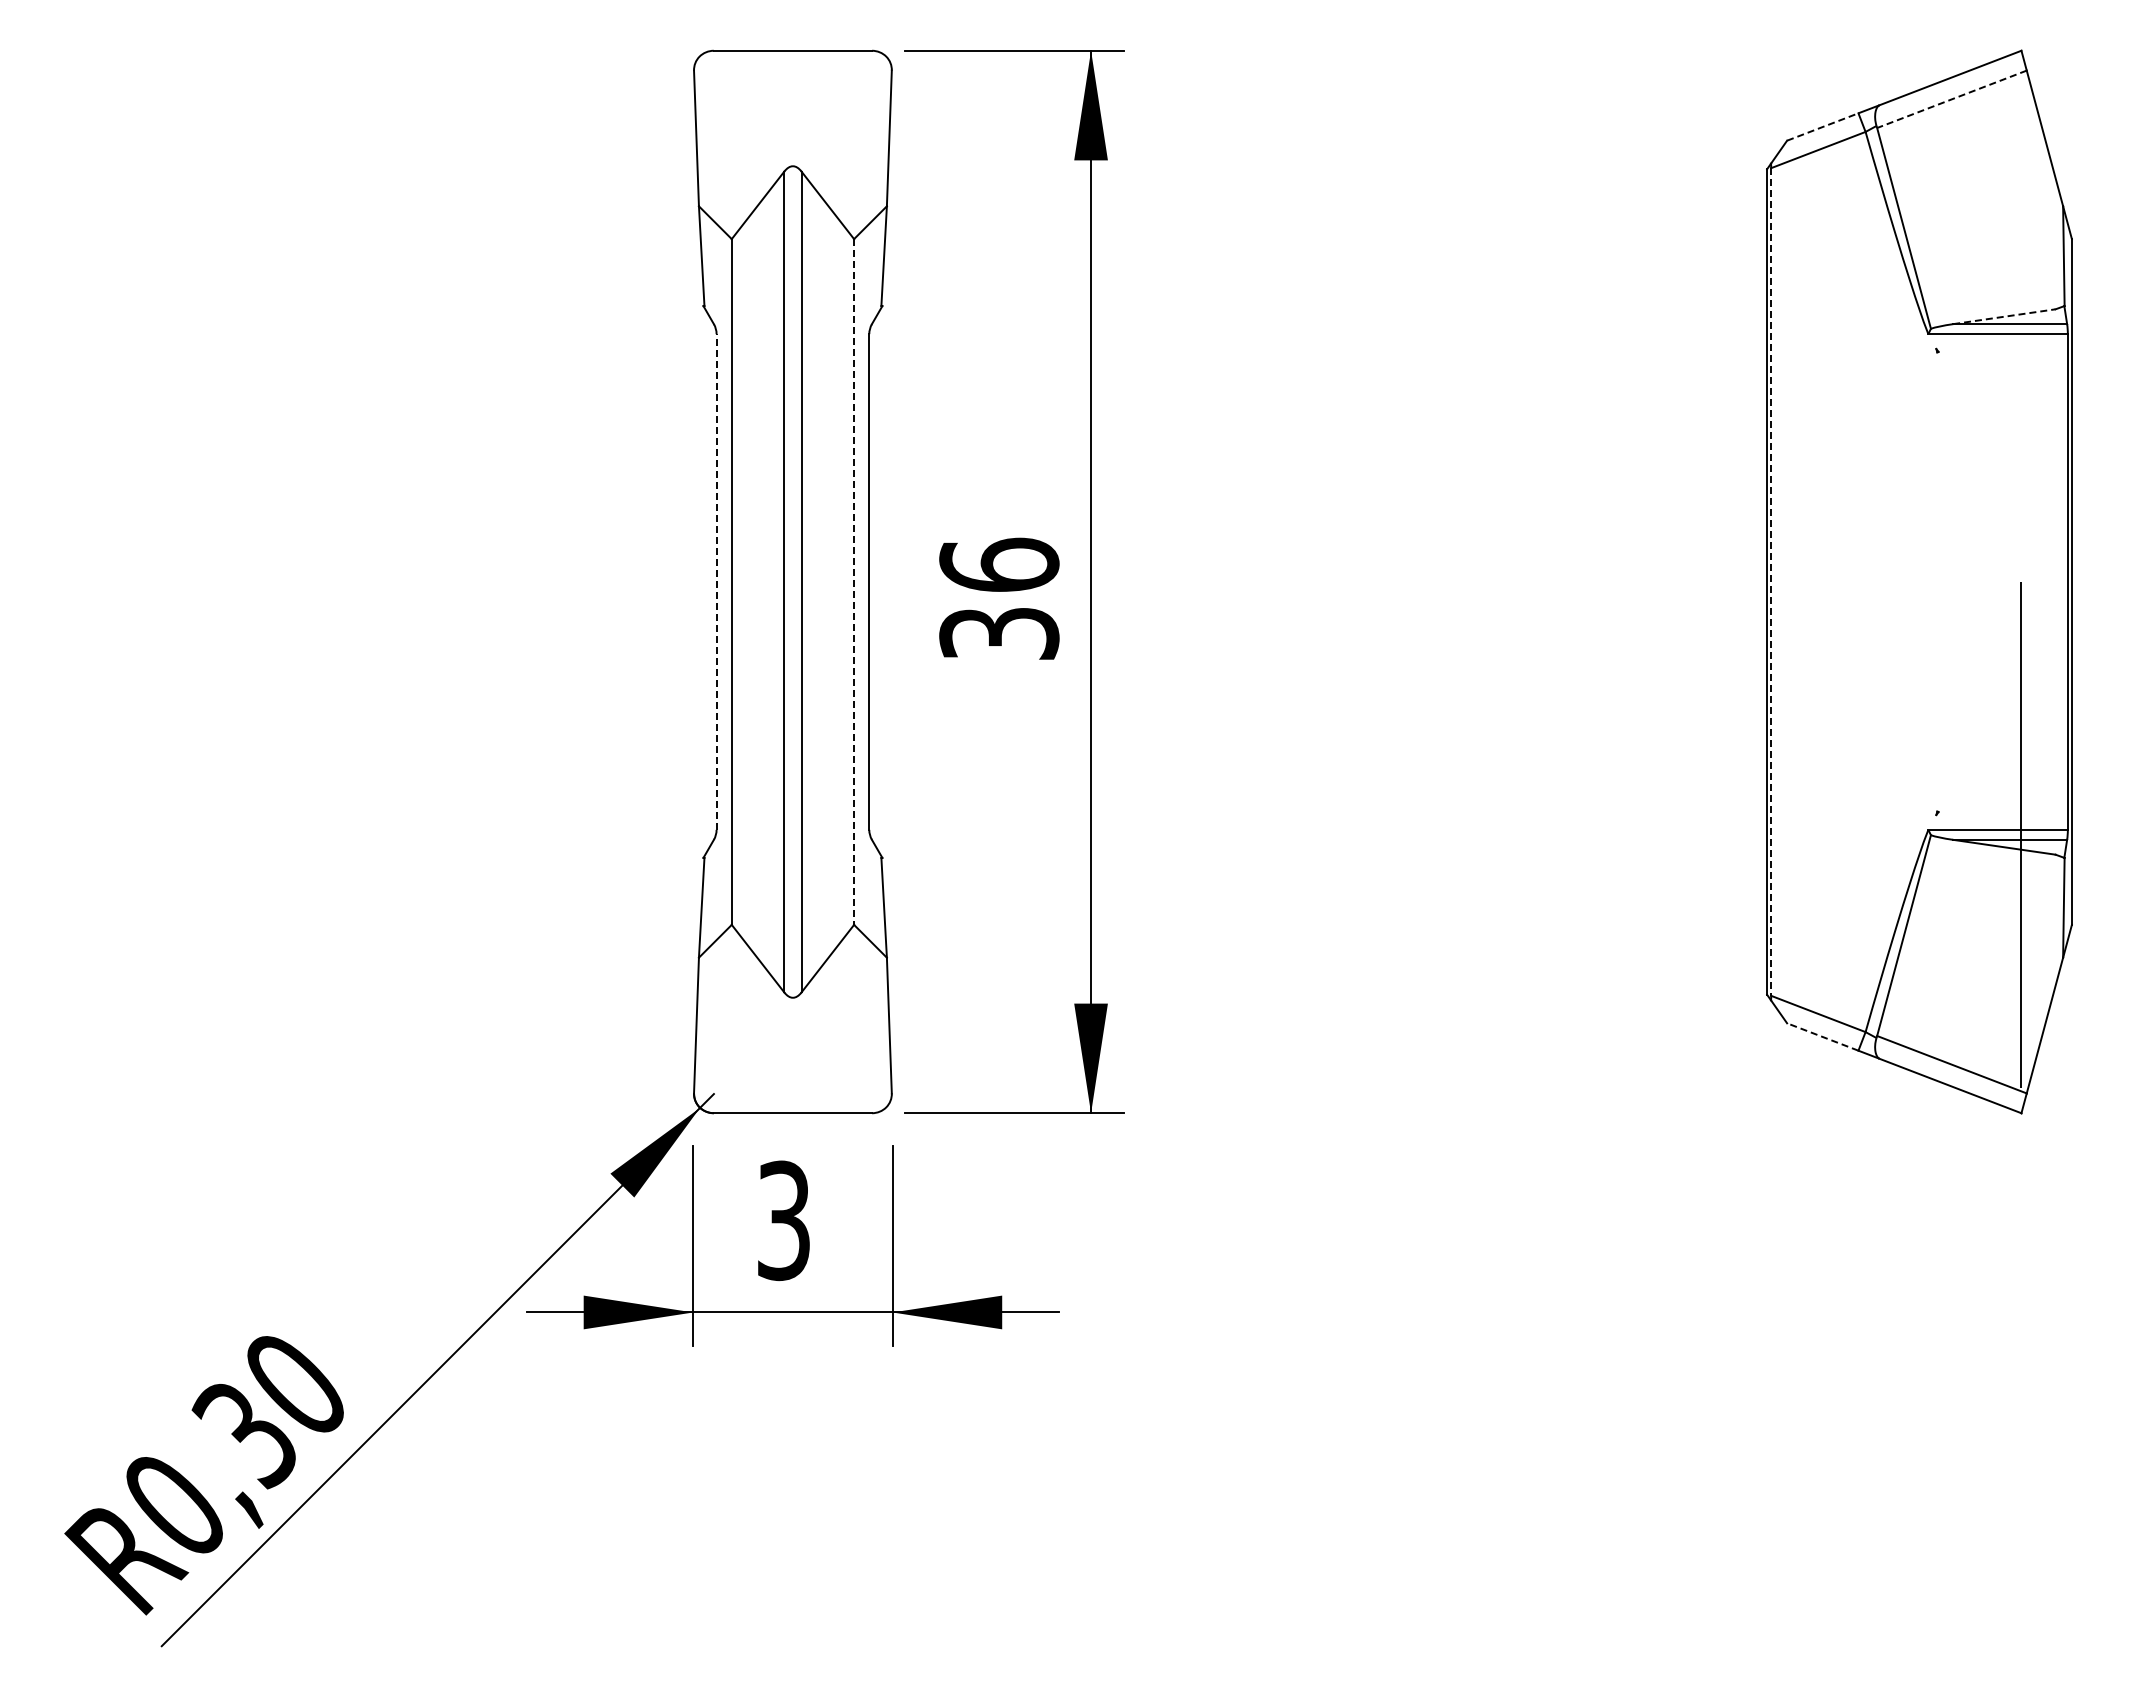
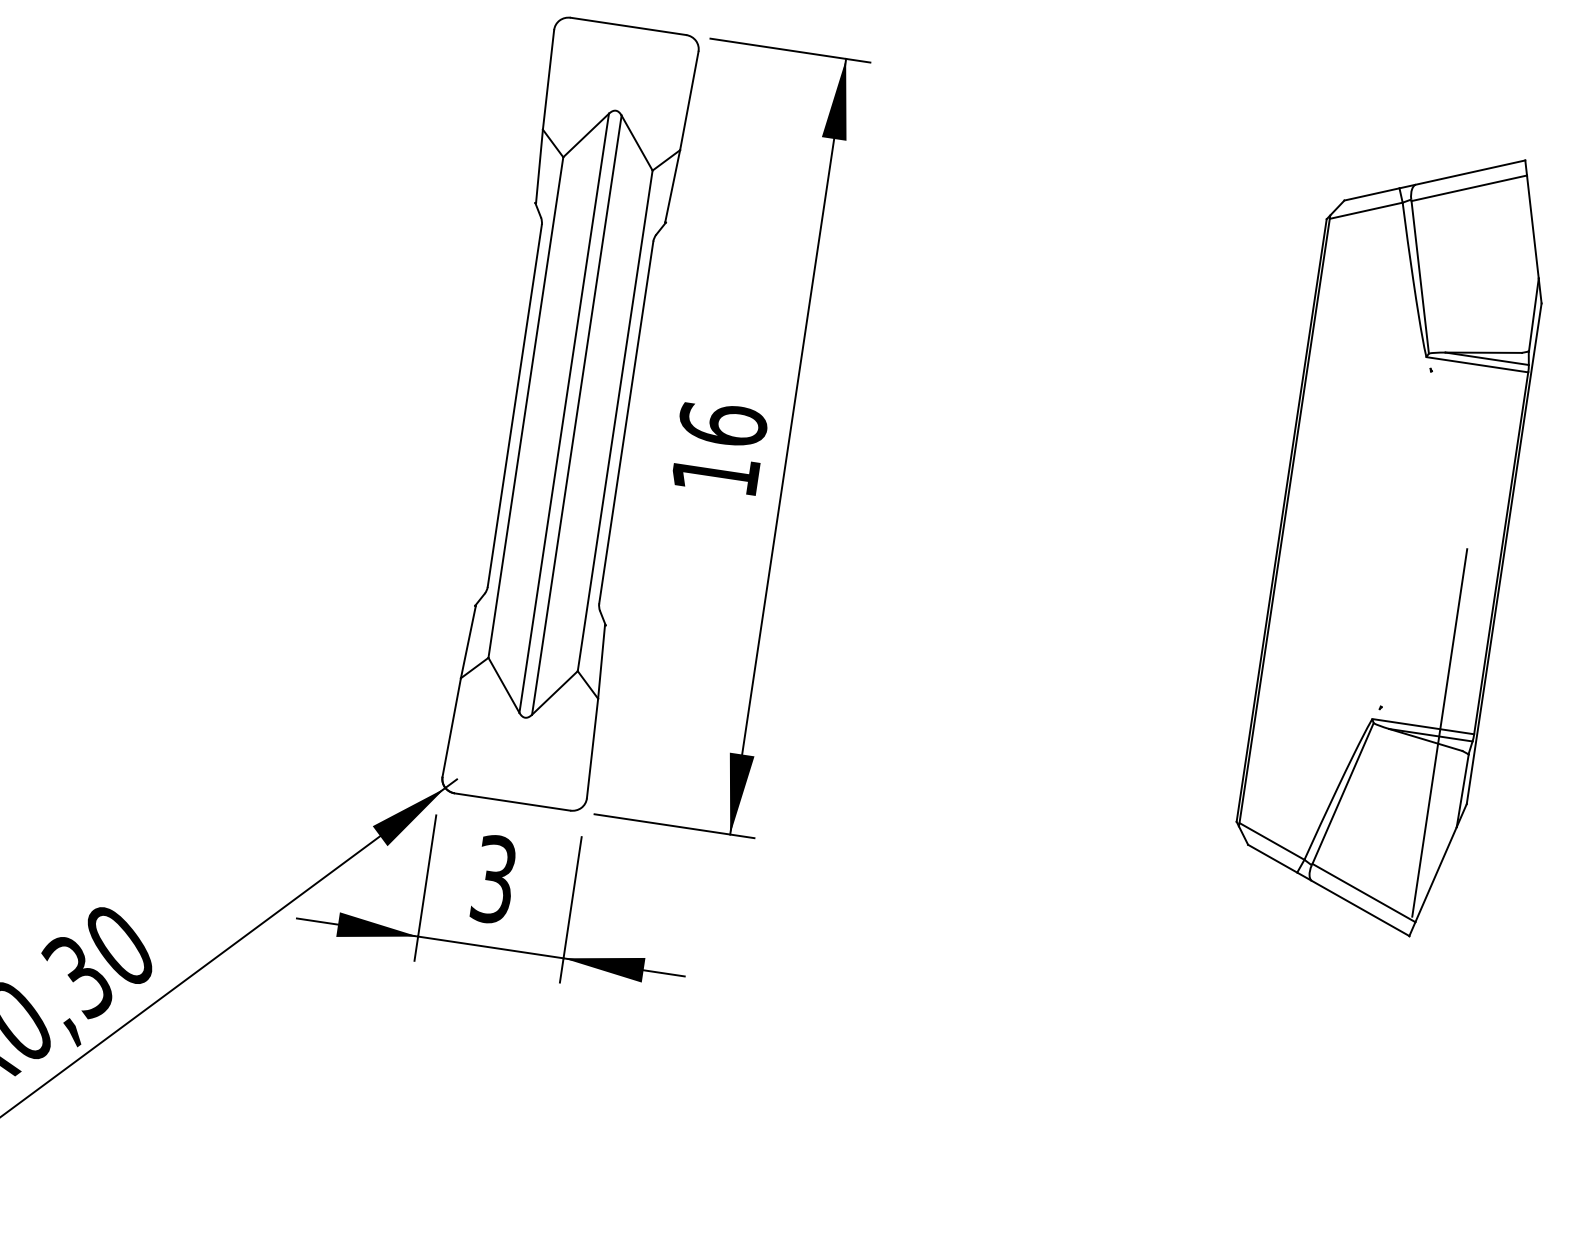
line: (1951, 99) -> (1468, 188), dashed -> solid
line: (1823, 126) -> (1372, 194), dashed -> solid
line: (2004, 316) -> (1483, 352), dashed -> solid
line: (716, 582) -> (514, 406), dashed -> solid
line: (854, 582) -> (615, 421), dashed -> solid
line: (1771, 582) -> (1284, 521), dashed -> solid
text: (999, 633) -> (715, 474), 36 -> 16
line: (1822, 1036) -> (1272, 858), dashed -> solid

